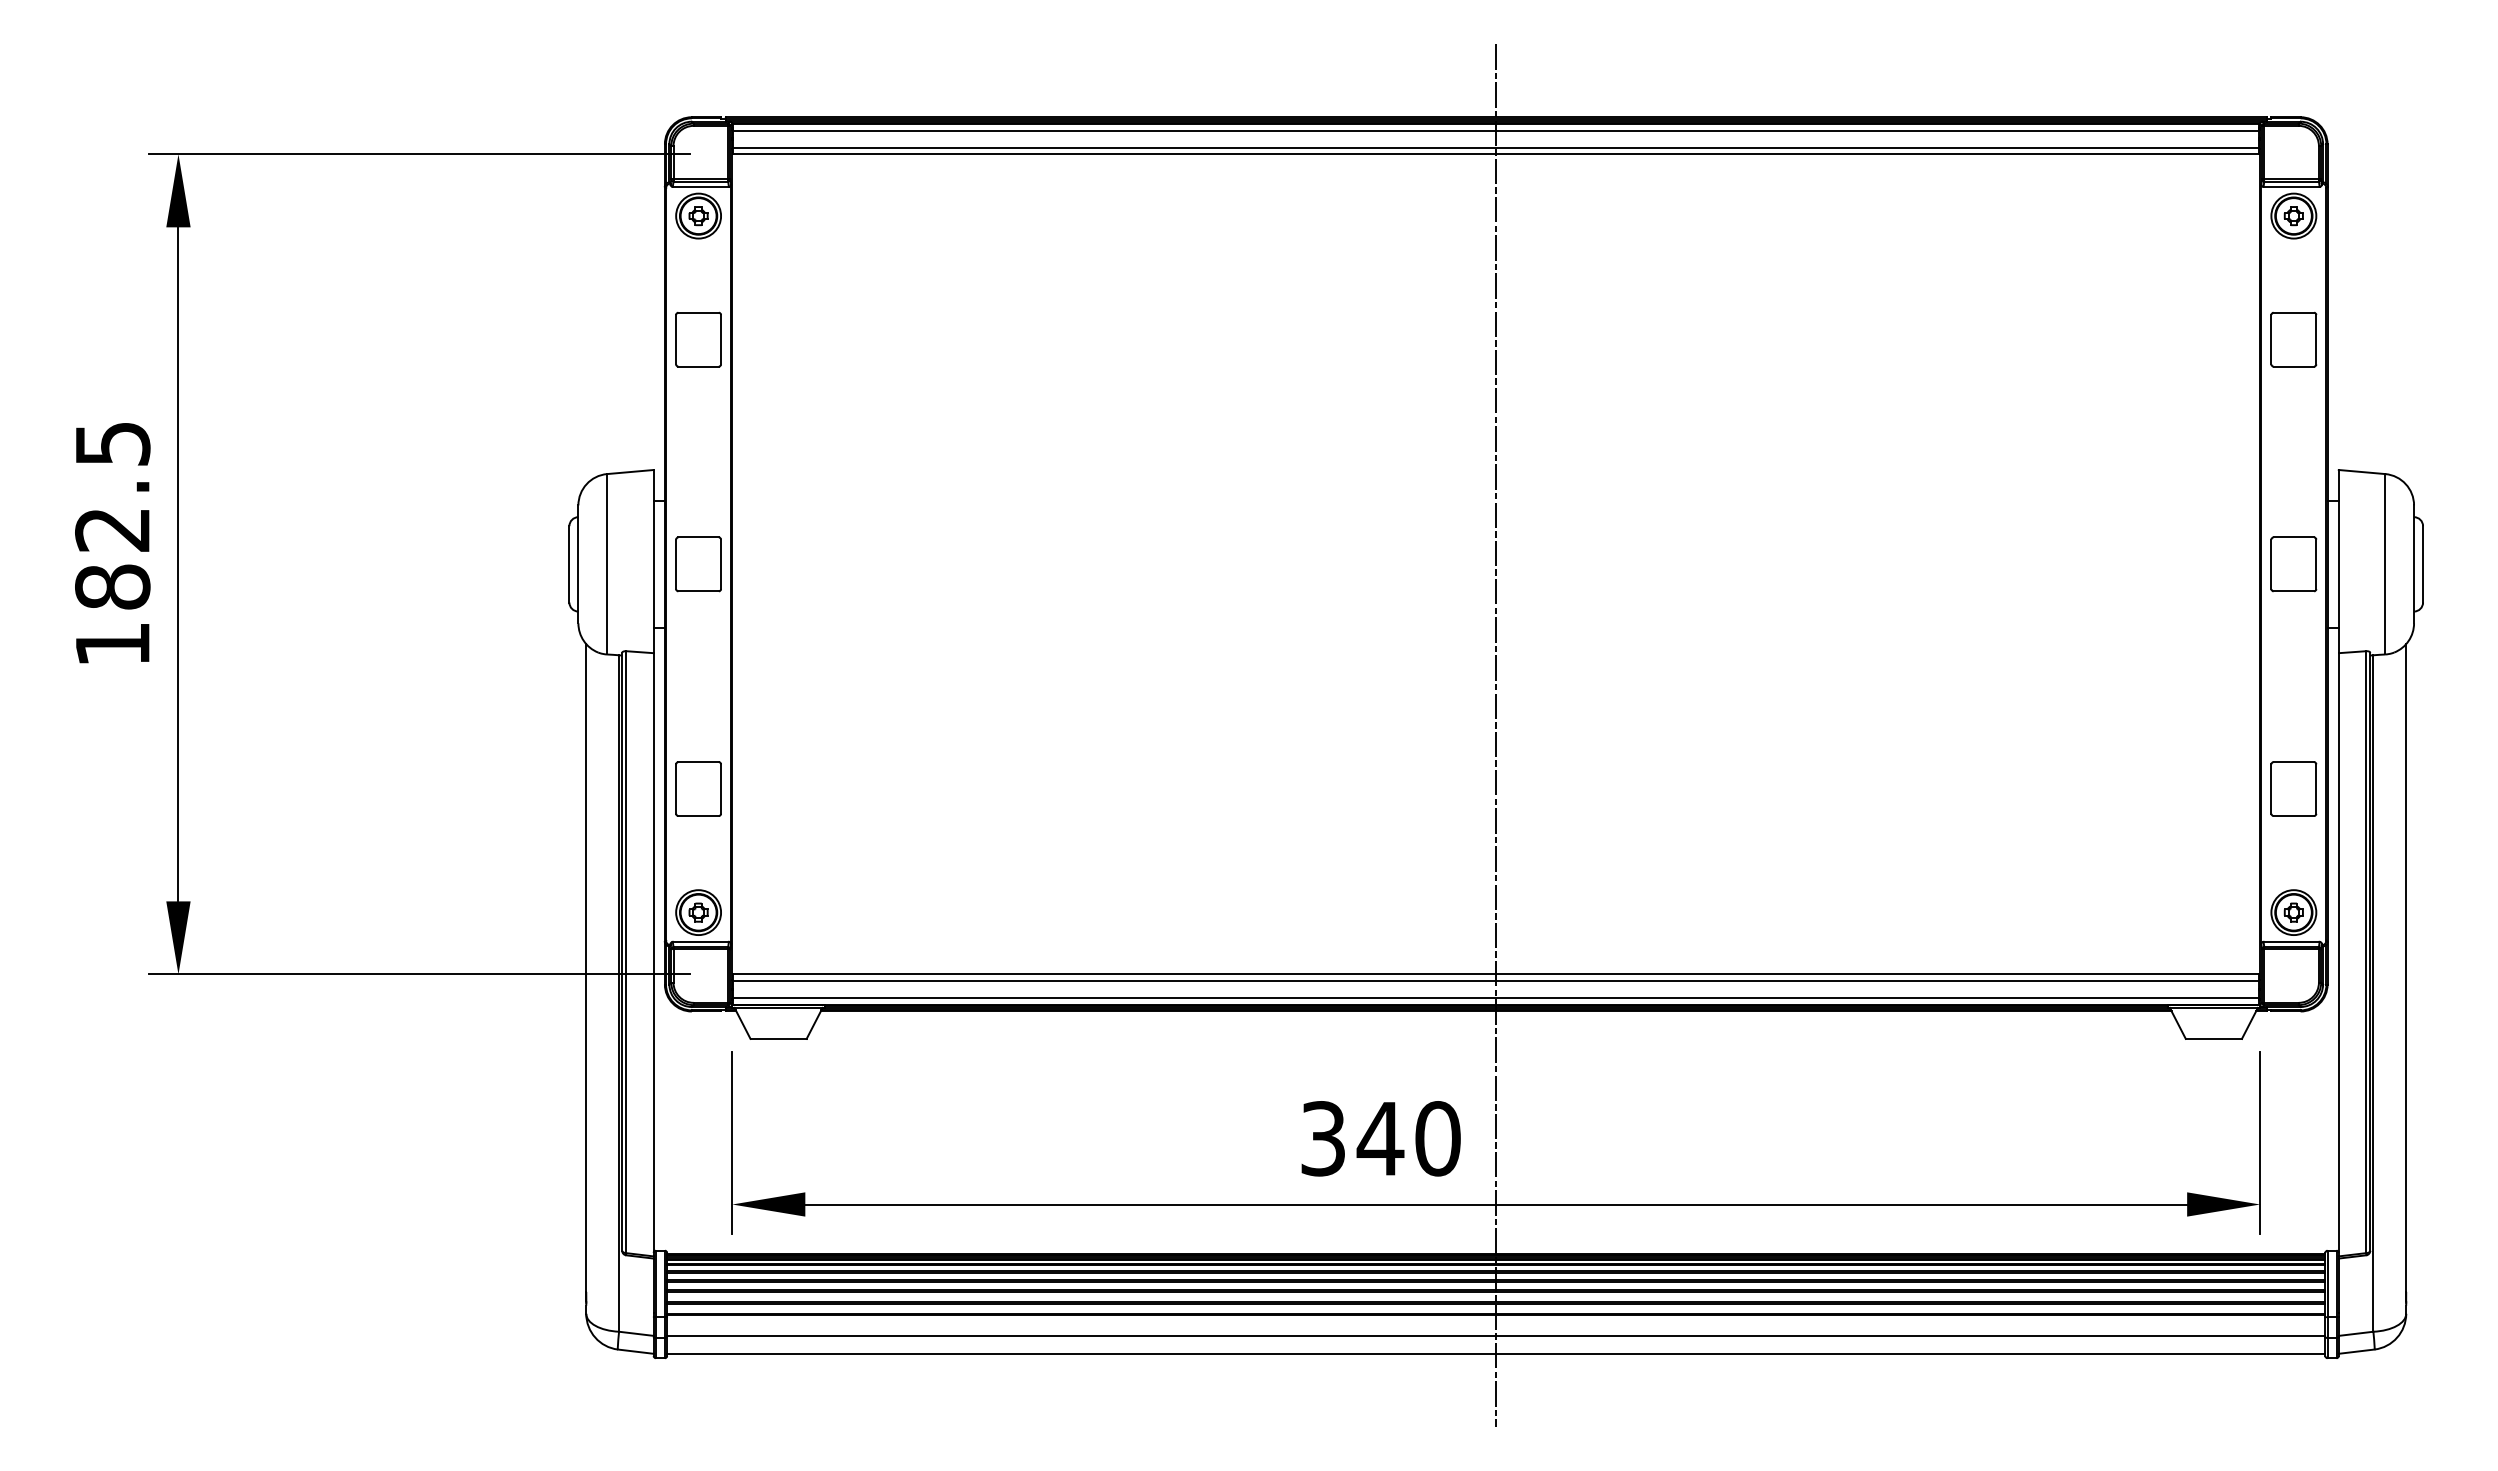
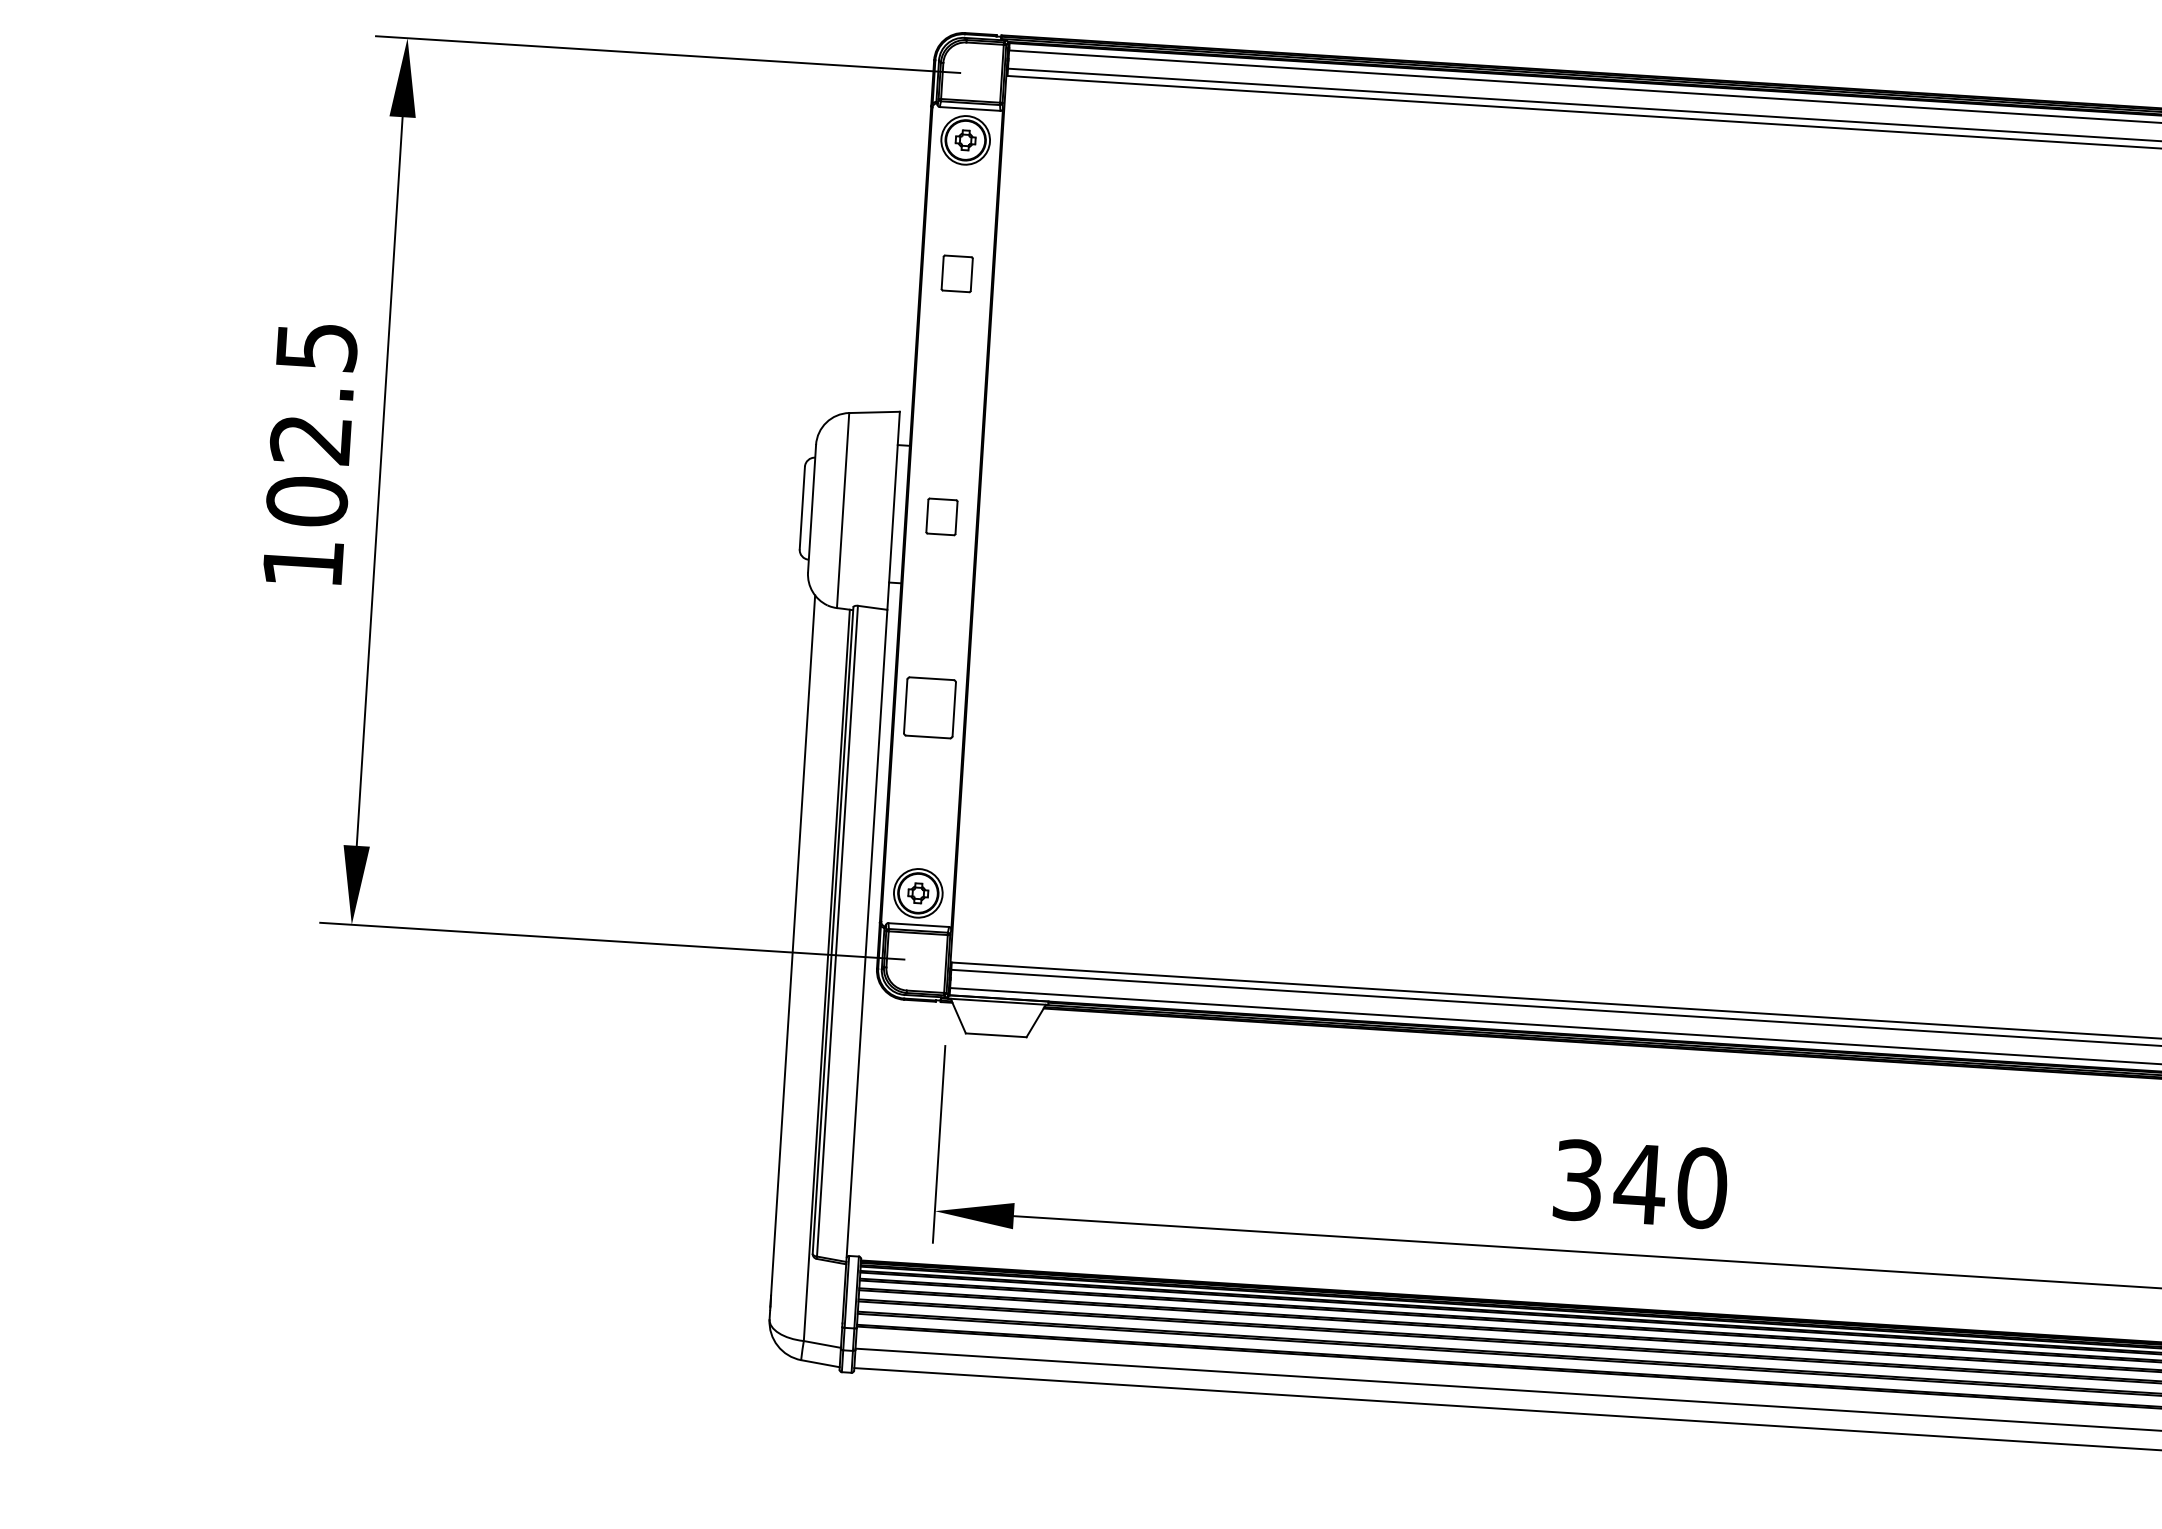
part: (698, 339) -> (957, 273), size x0.6
part: (698, 564) -> (941, 517), size x0.6
text: (112, 586) -> (306, 500), 182.5 -> 102.5
line: (1496, 735) -> (1792, 756), removed
part: (698, 788) -> (929, 707), moved

